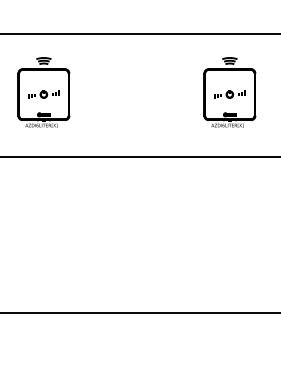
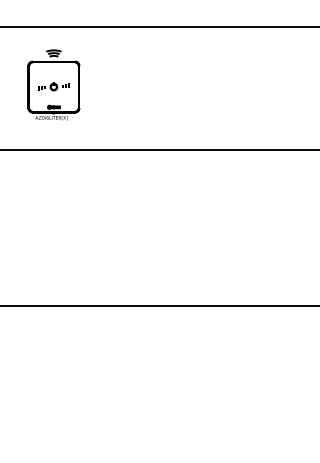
part: (229, 92) -> (239, 84), removed

